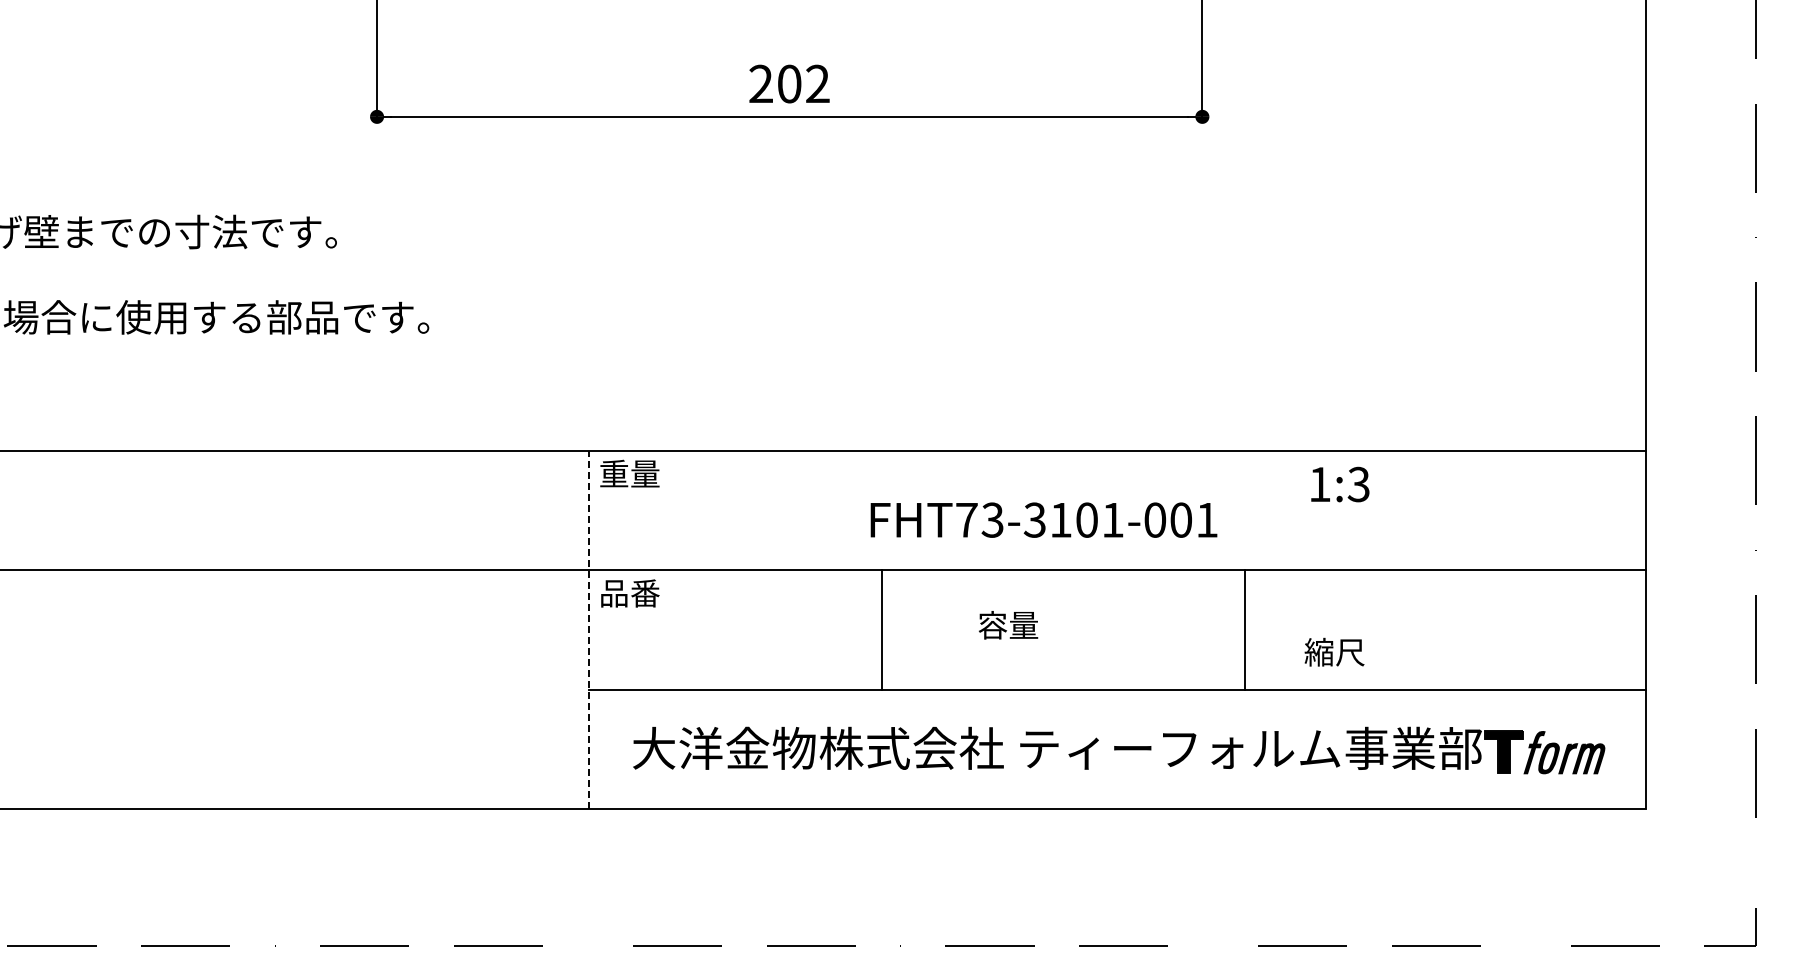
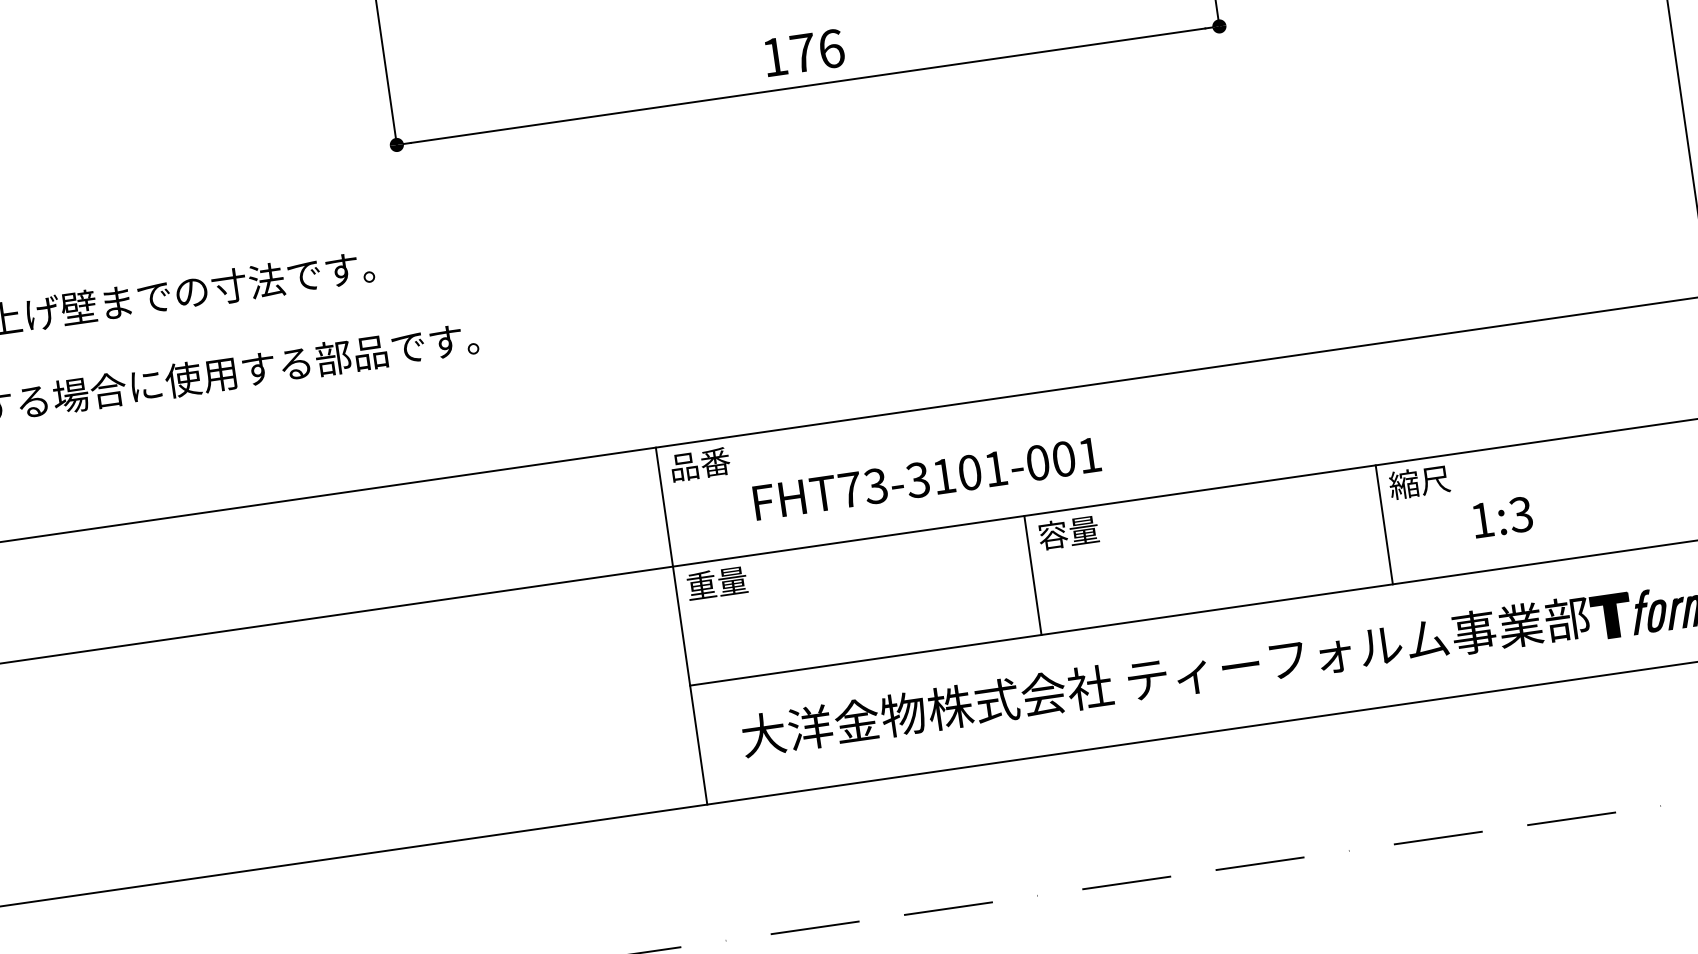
text: (789, 83) -> (803, 52), 202 -> 176
text: (629, 473) -> (699, 464), 重量 -> 品番
text: (1340, 484) -> (1502, 517), moved
text: (1043, 519) -> (926, 478), moved
text: (629, 593) -> (716, 583), 品番 -> 重量
text: (1008, 625) -> (1068, 533), moved
line: (588, 629) -> (681, 625), dashed -> solid
line: (882, 629) -> (1033, 574), moved
line: (1244, 629) -> (1383, 524), moved
text: (1334, 651) -> (1419, 481), moved

